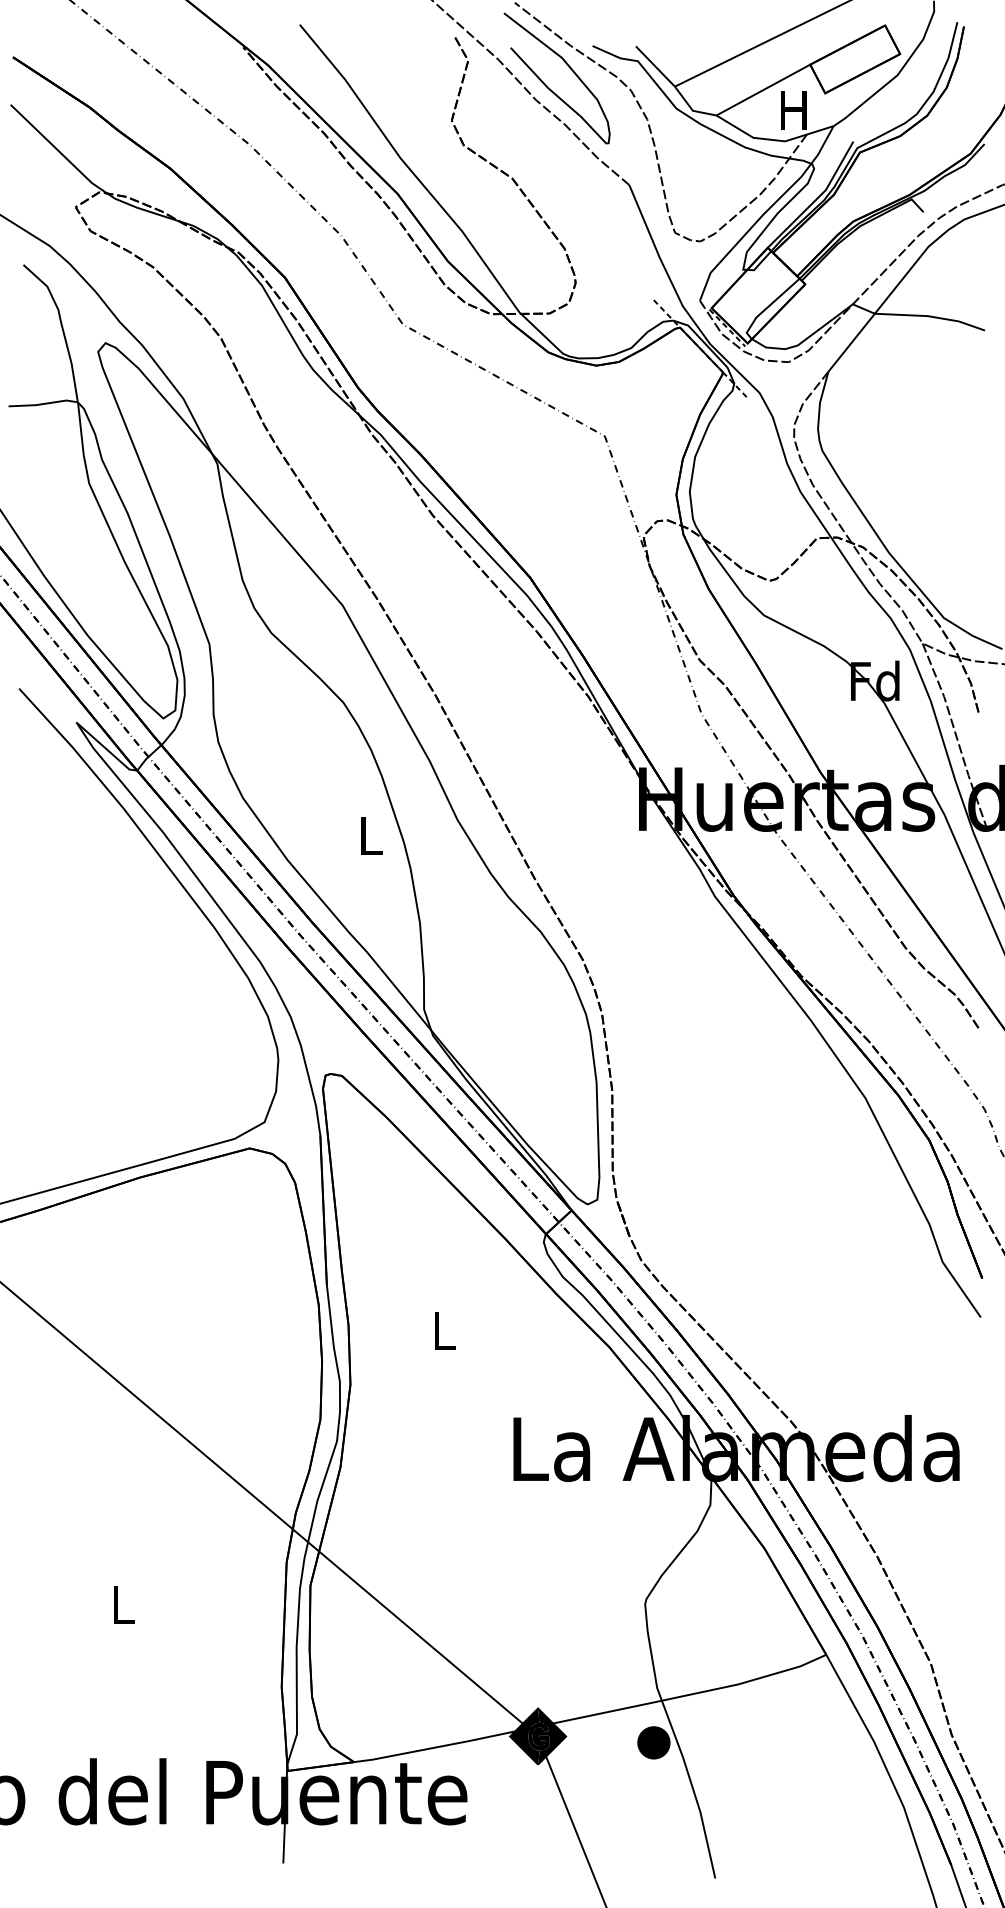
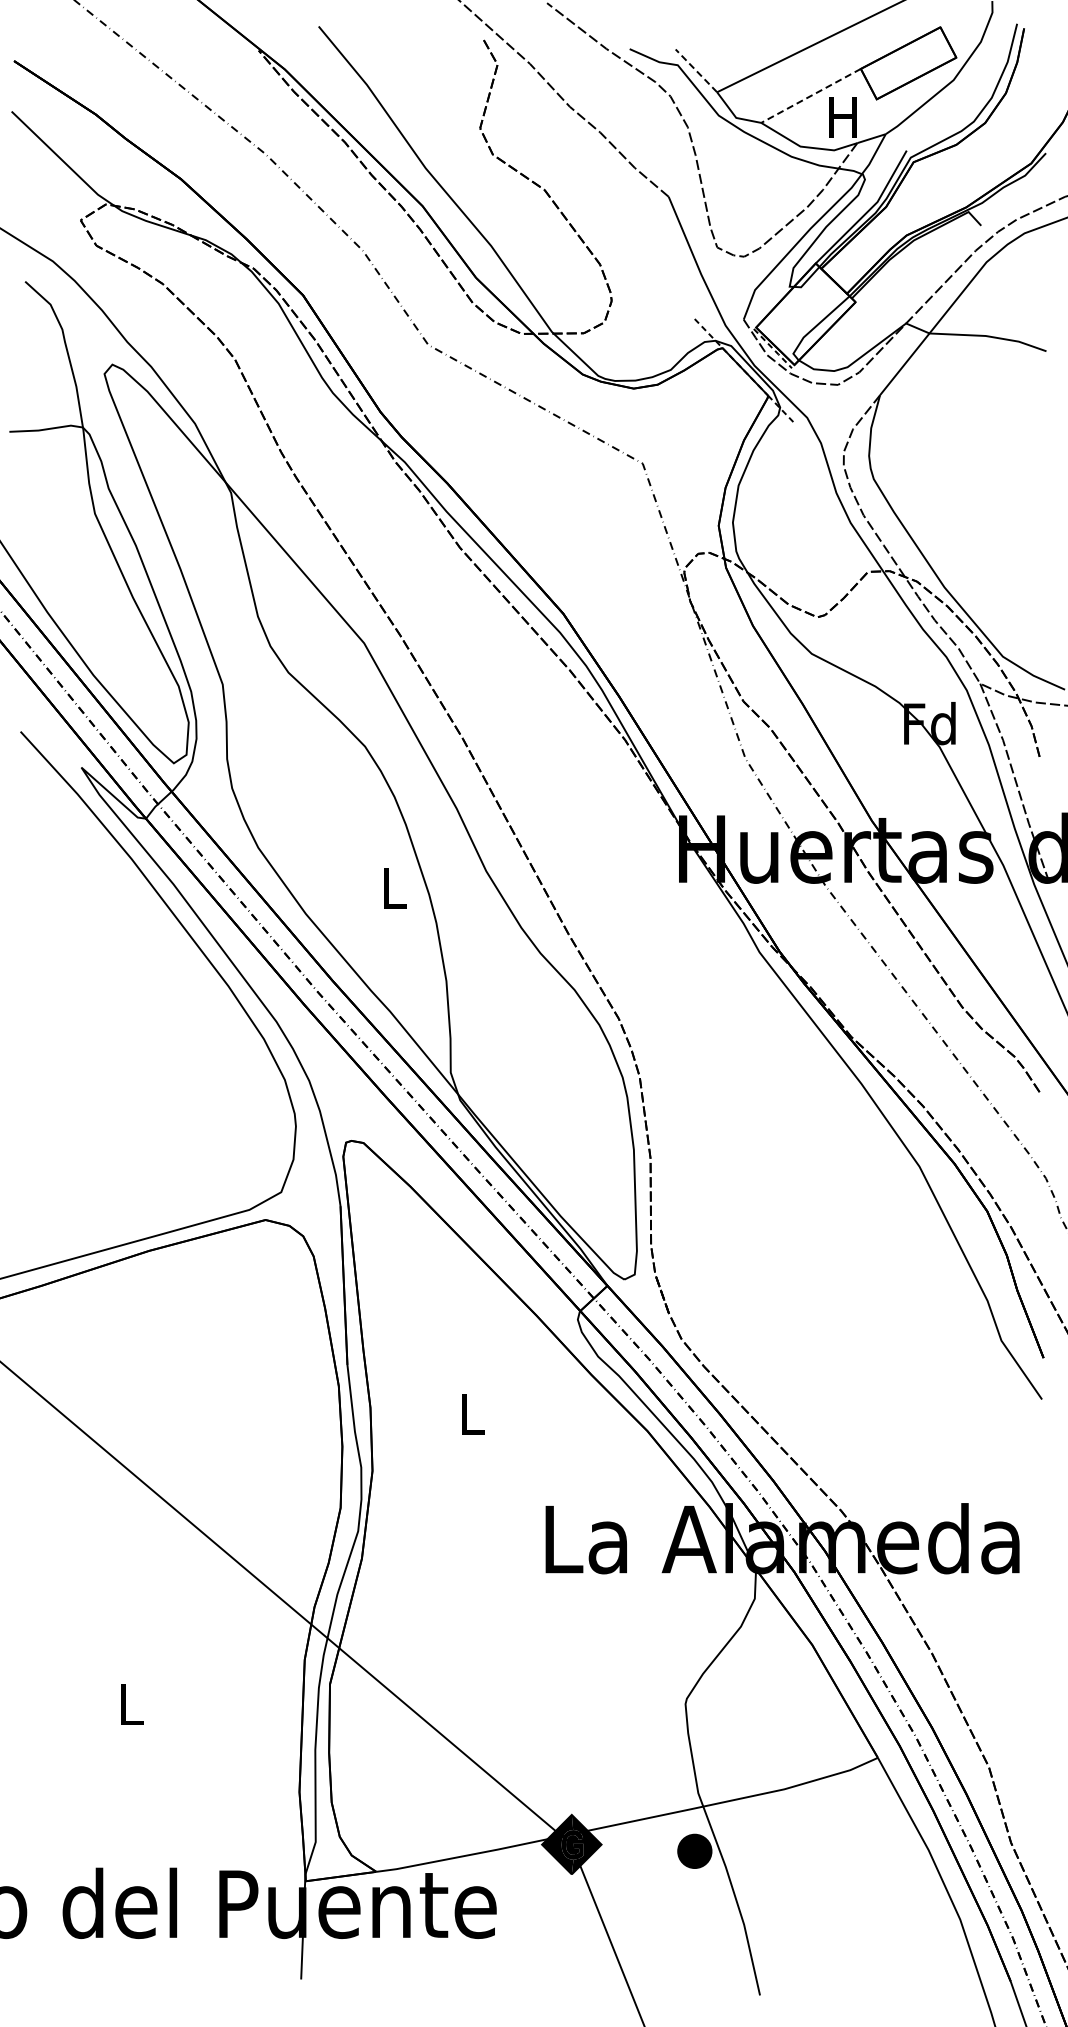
line: (655, 66) -> (696, 70), solid -> dashed
curve: (548, 86) -> (582, 92), removed
line: (763, 89) -> (811, 95), solid -> dashed

